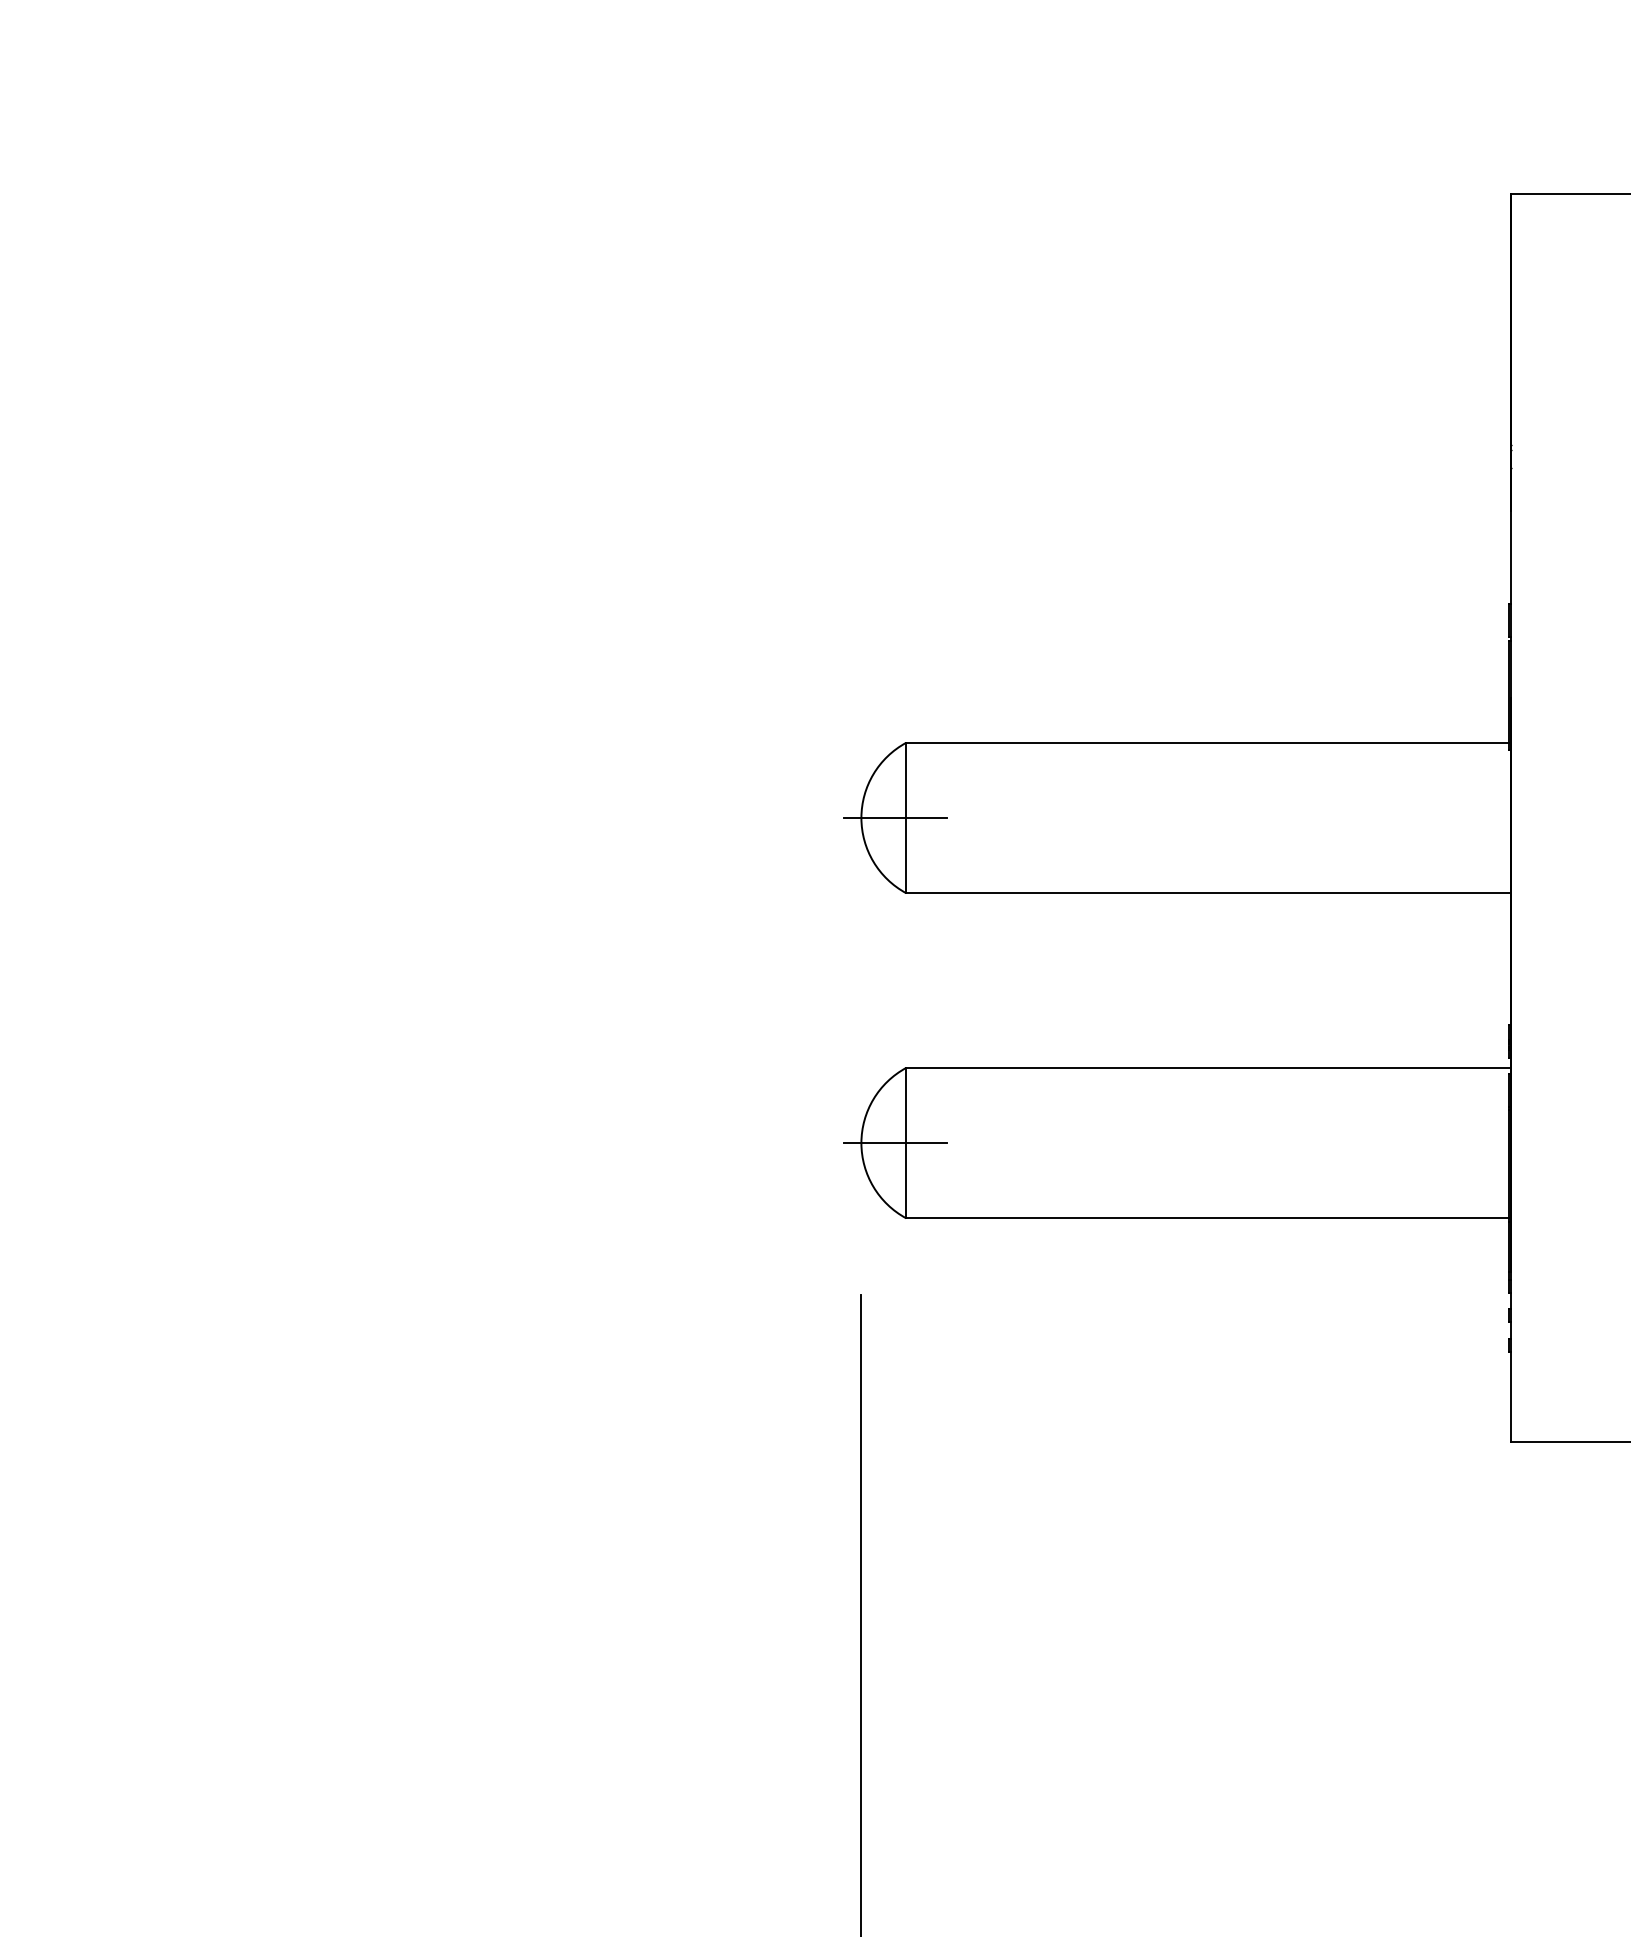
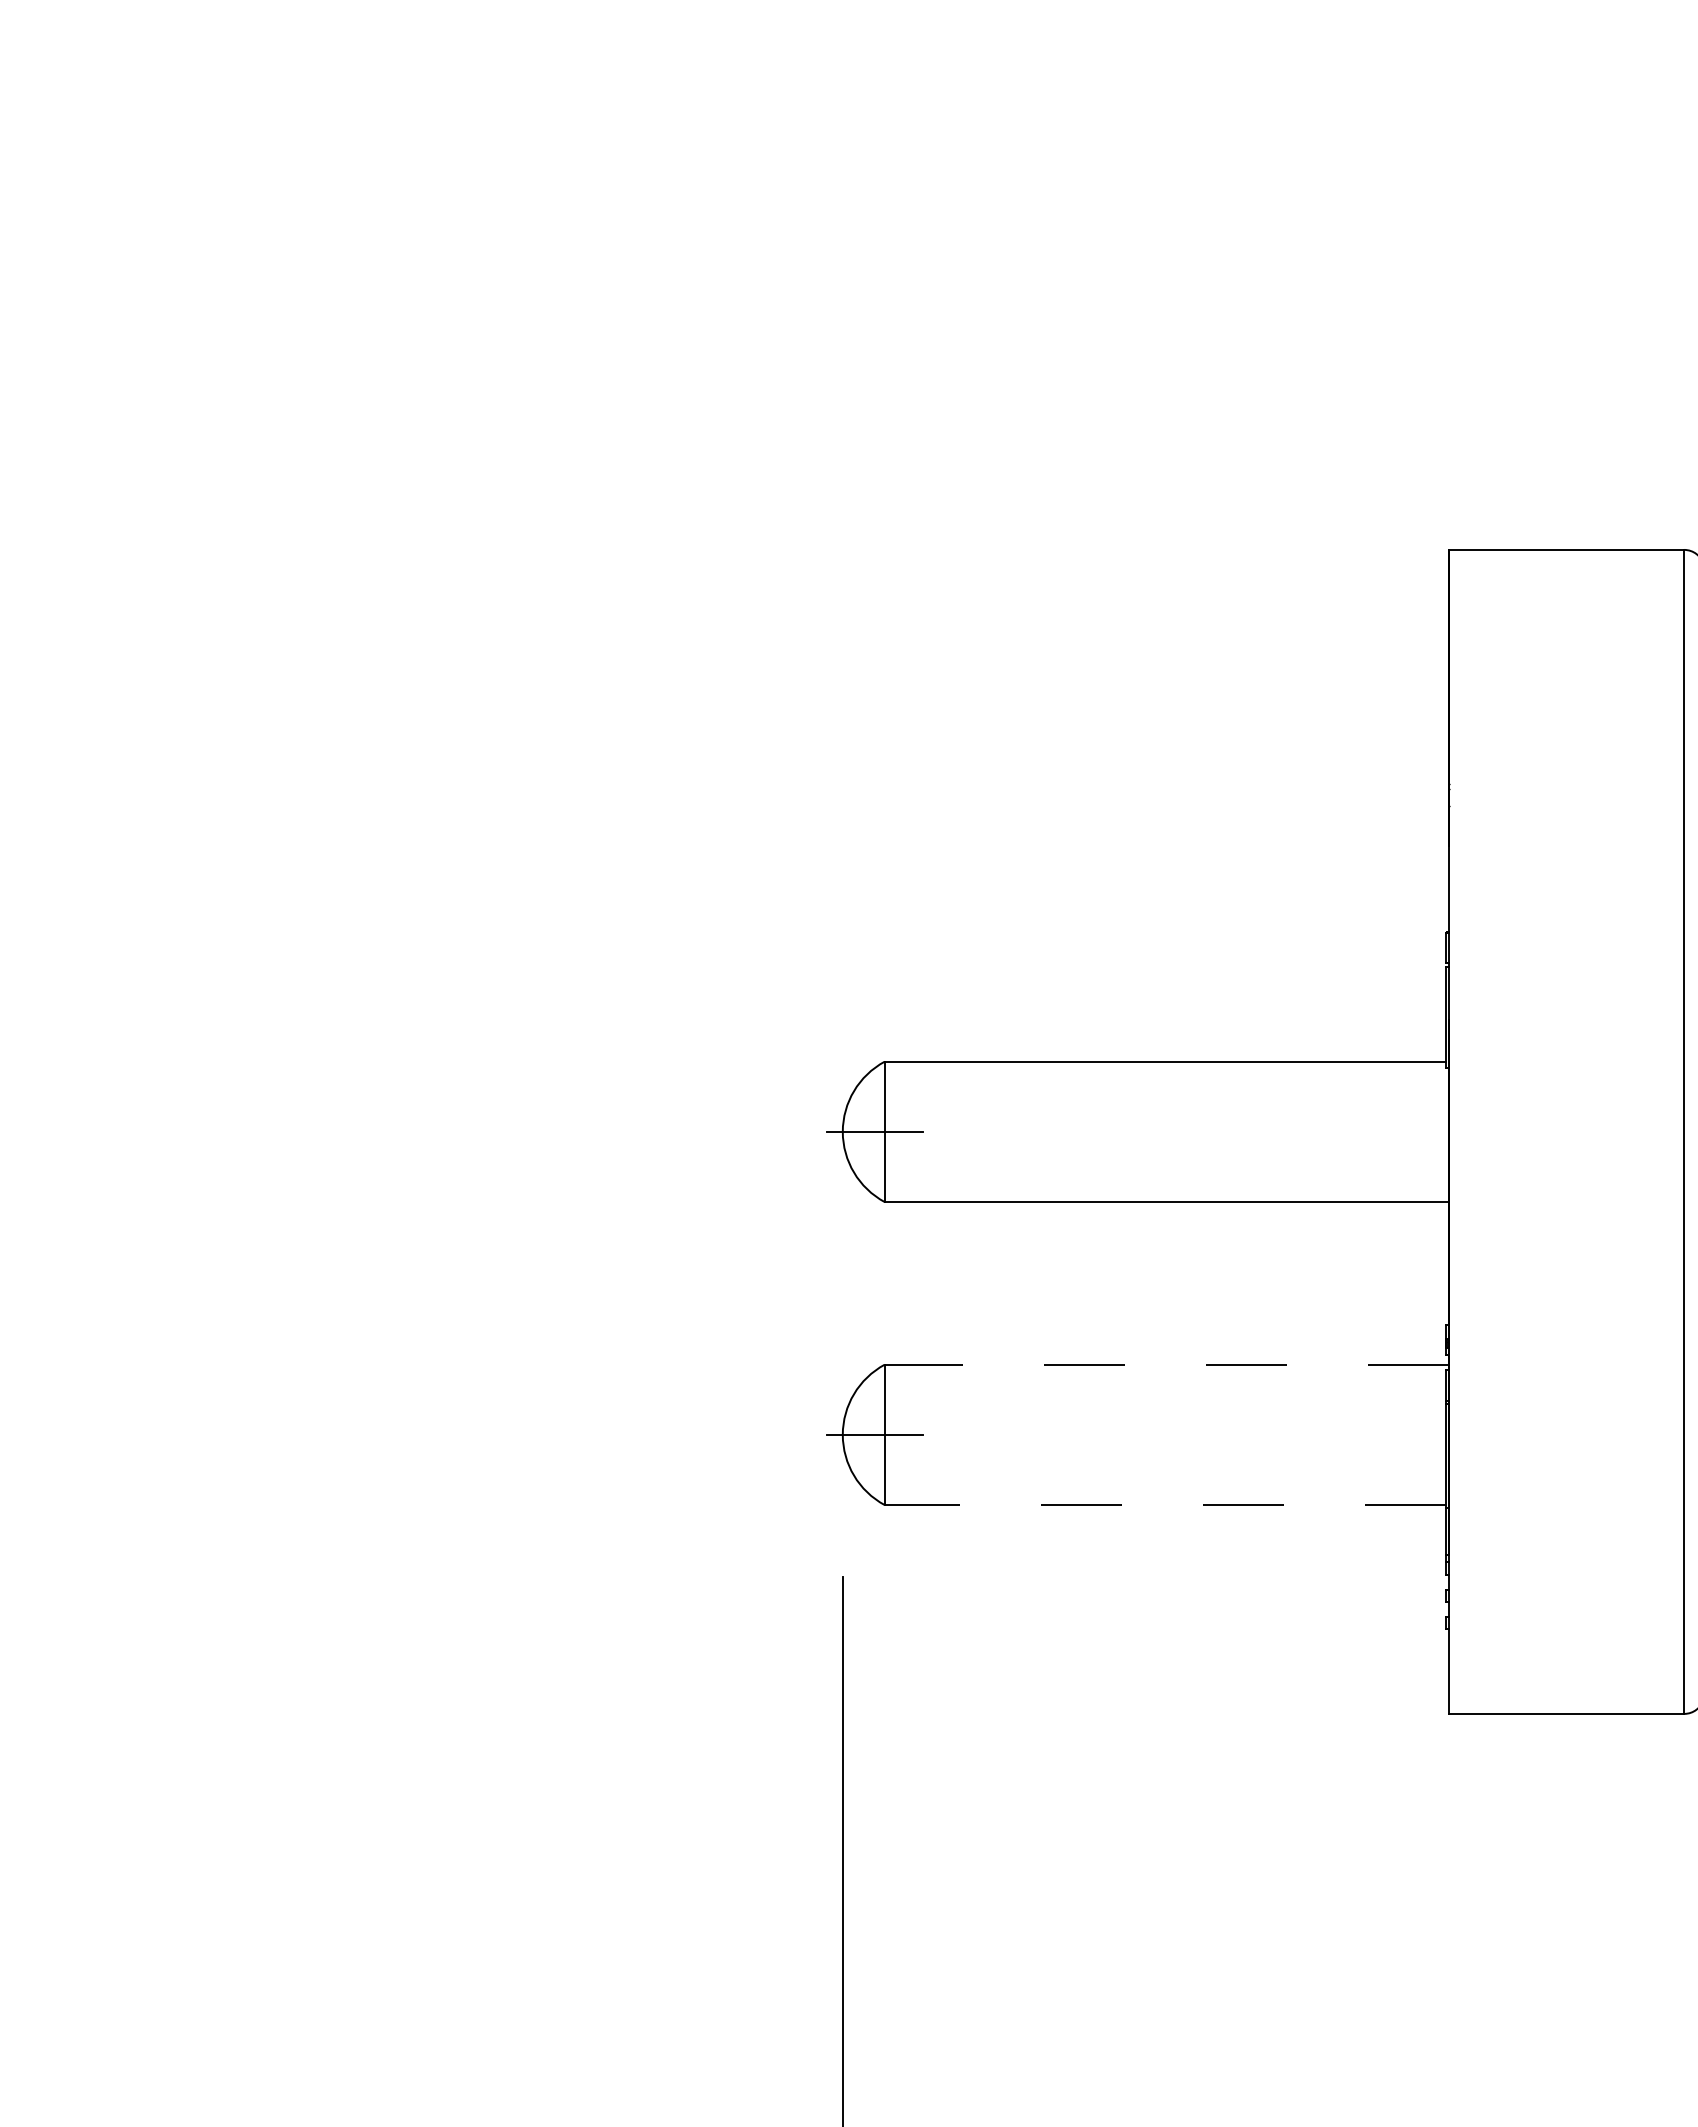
line: (1208, 1067) -> (1166, 1364), solid -> dashed
line: (1207, 1218) -> (1165, 1505), solid -> dashed

